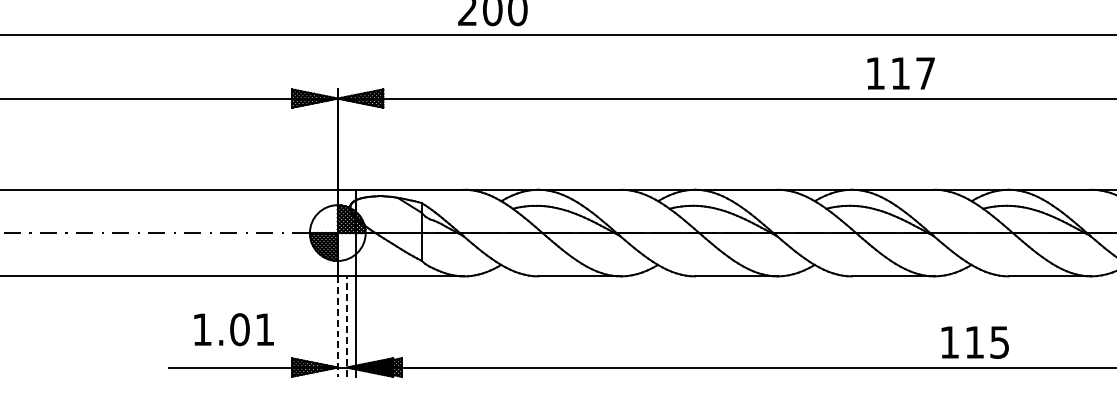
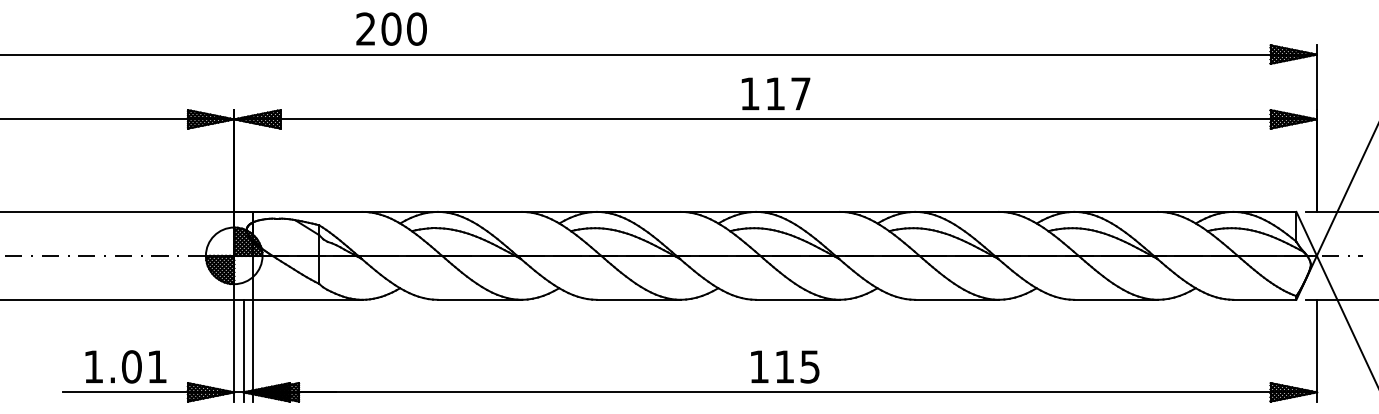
text: (900, 73) -> (775, 93), moved
line: (338, 326) -> (234, 350), dashed -> solid
line: (346, 326) -> (243, 350), dashed -> solid
text: (233, 329) -> (125, 366), moved
text: (975, 342) -> (785, 366), moved

